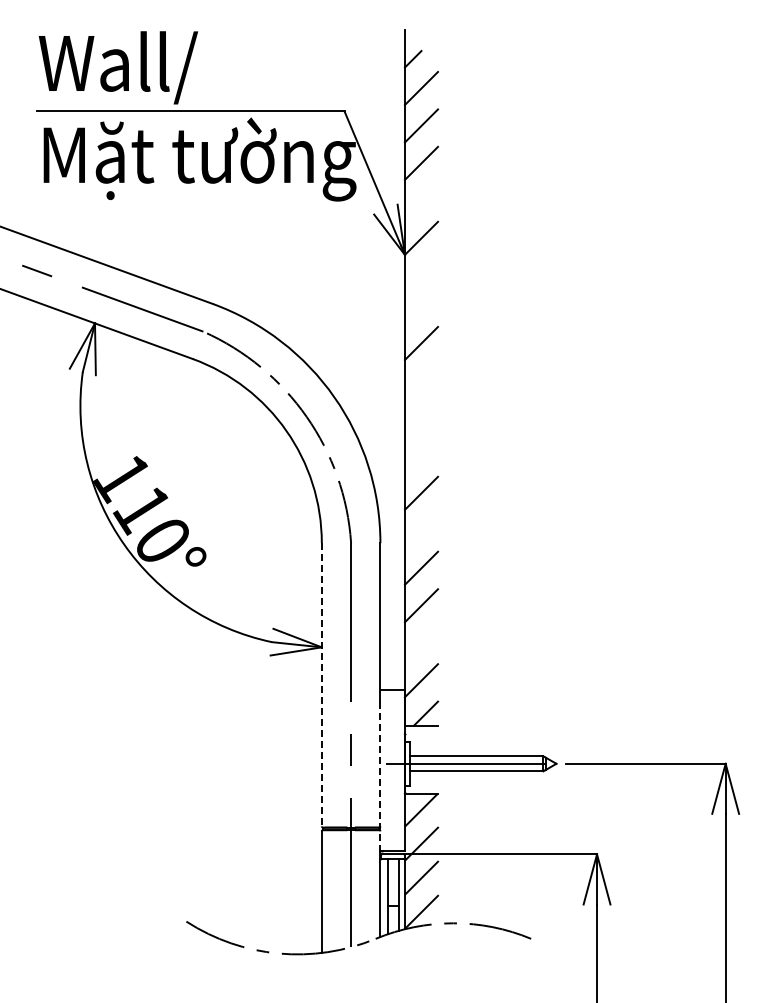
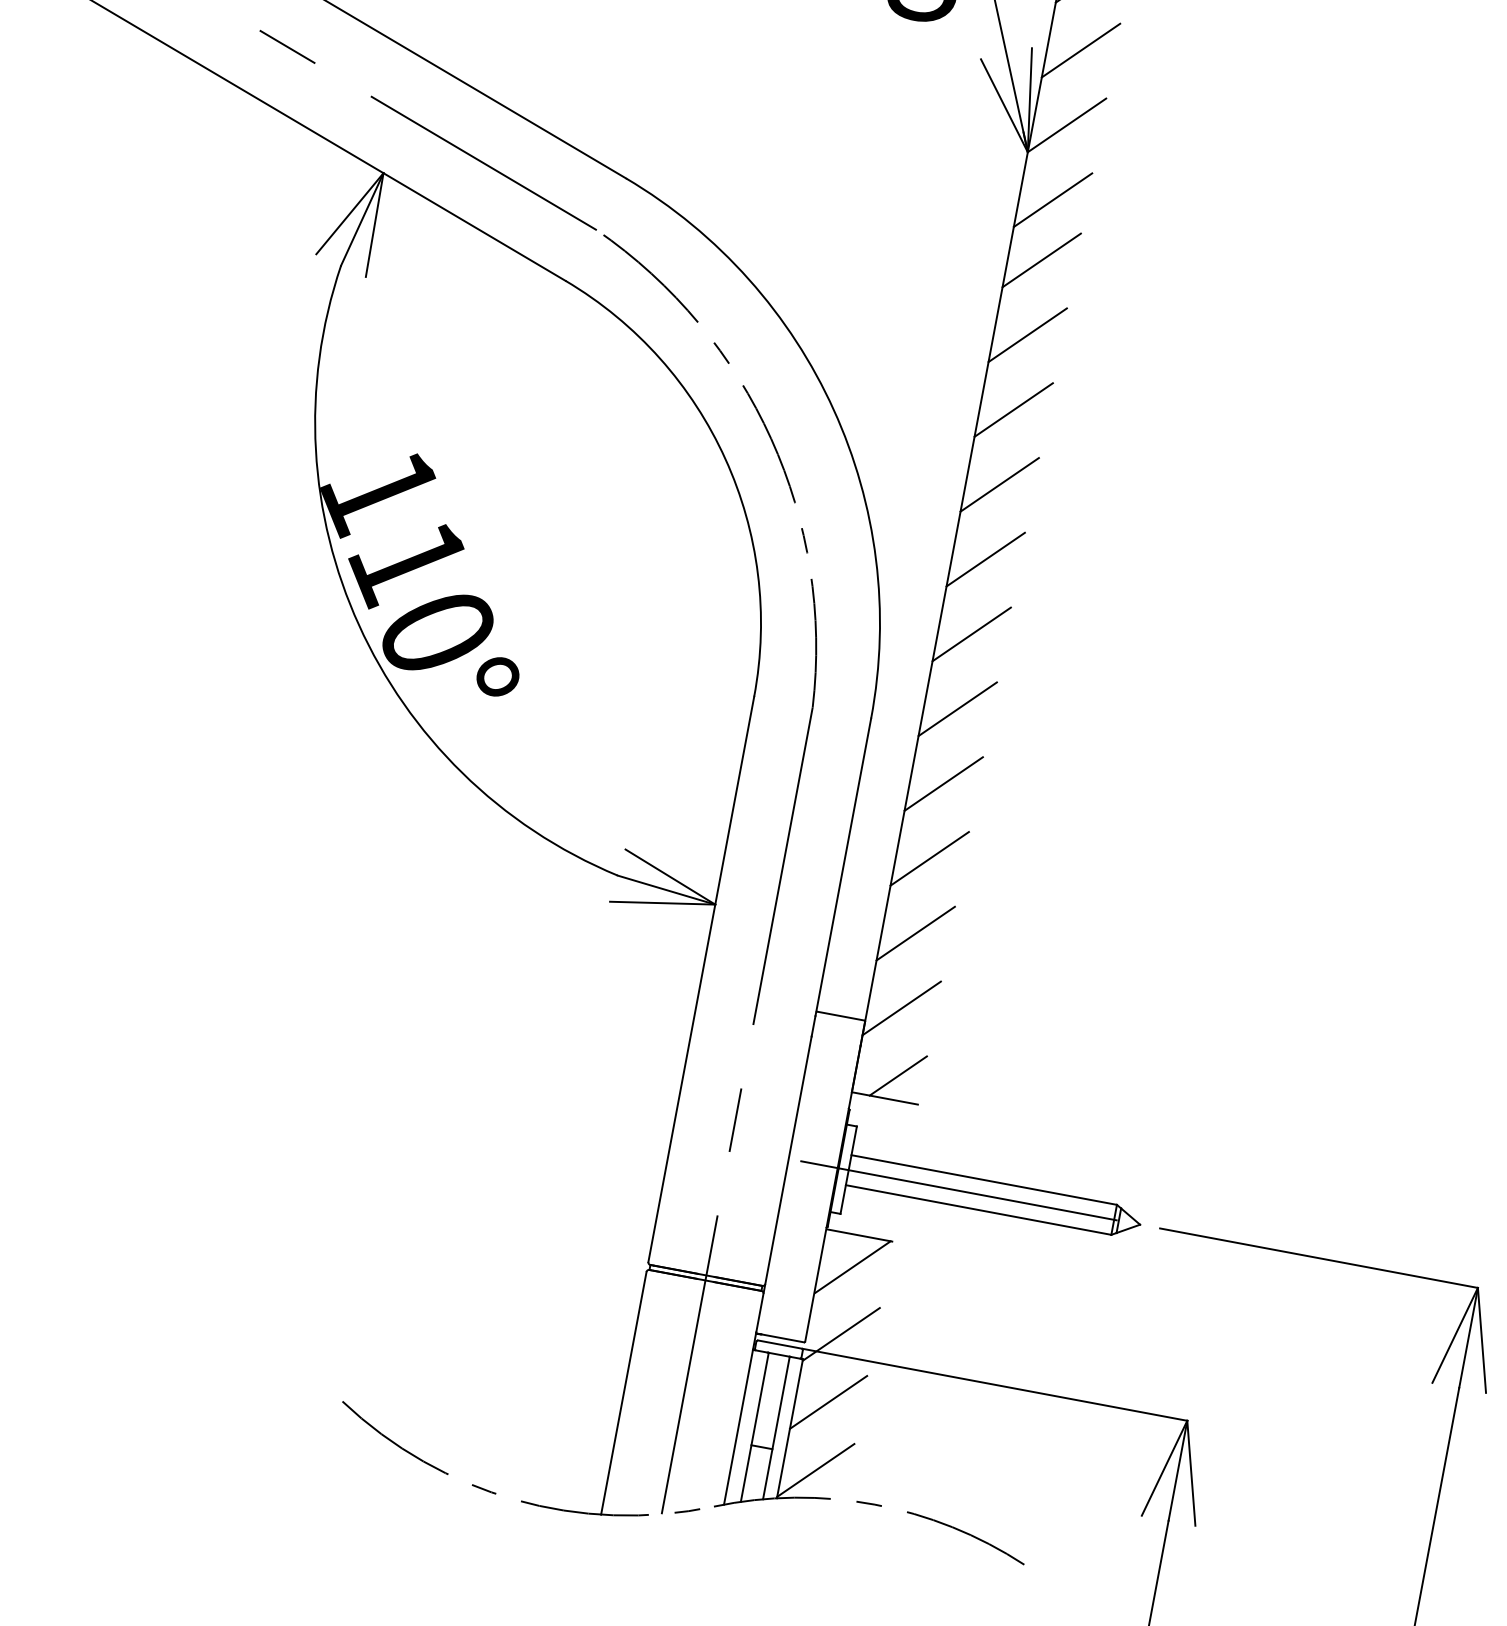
line: (421, 200) -> (1081, 49), added
line: (421, 275) -> (1053, 199), added
line: (421, 305) -> (1041, 259), added
line: (421, 380) -> (1013, 409), added
line: (421, 417) -> (1000, 482), added
line: (421, 455) -> (985, 558), added
line: (421, 530) -> (957, 708), added
line: (421, 642) -> (916, 932), added
line: (321, 684) -> (700, 978), dashed -> solid
line: (380, 777) -> (783, 1186), dashed -> solid

